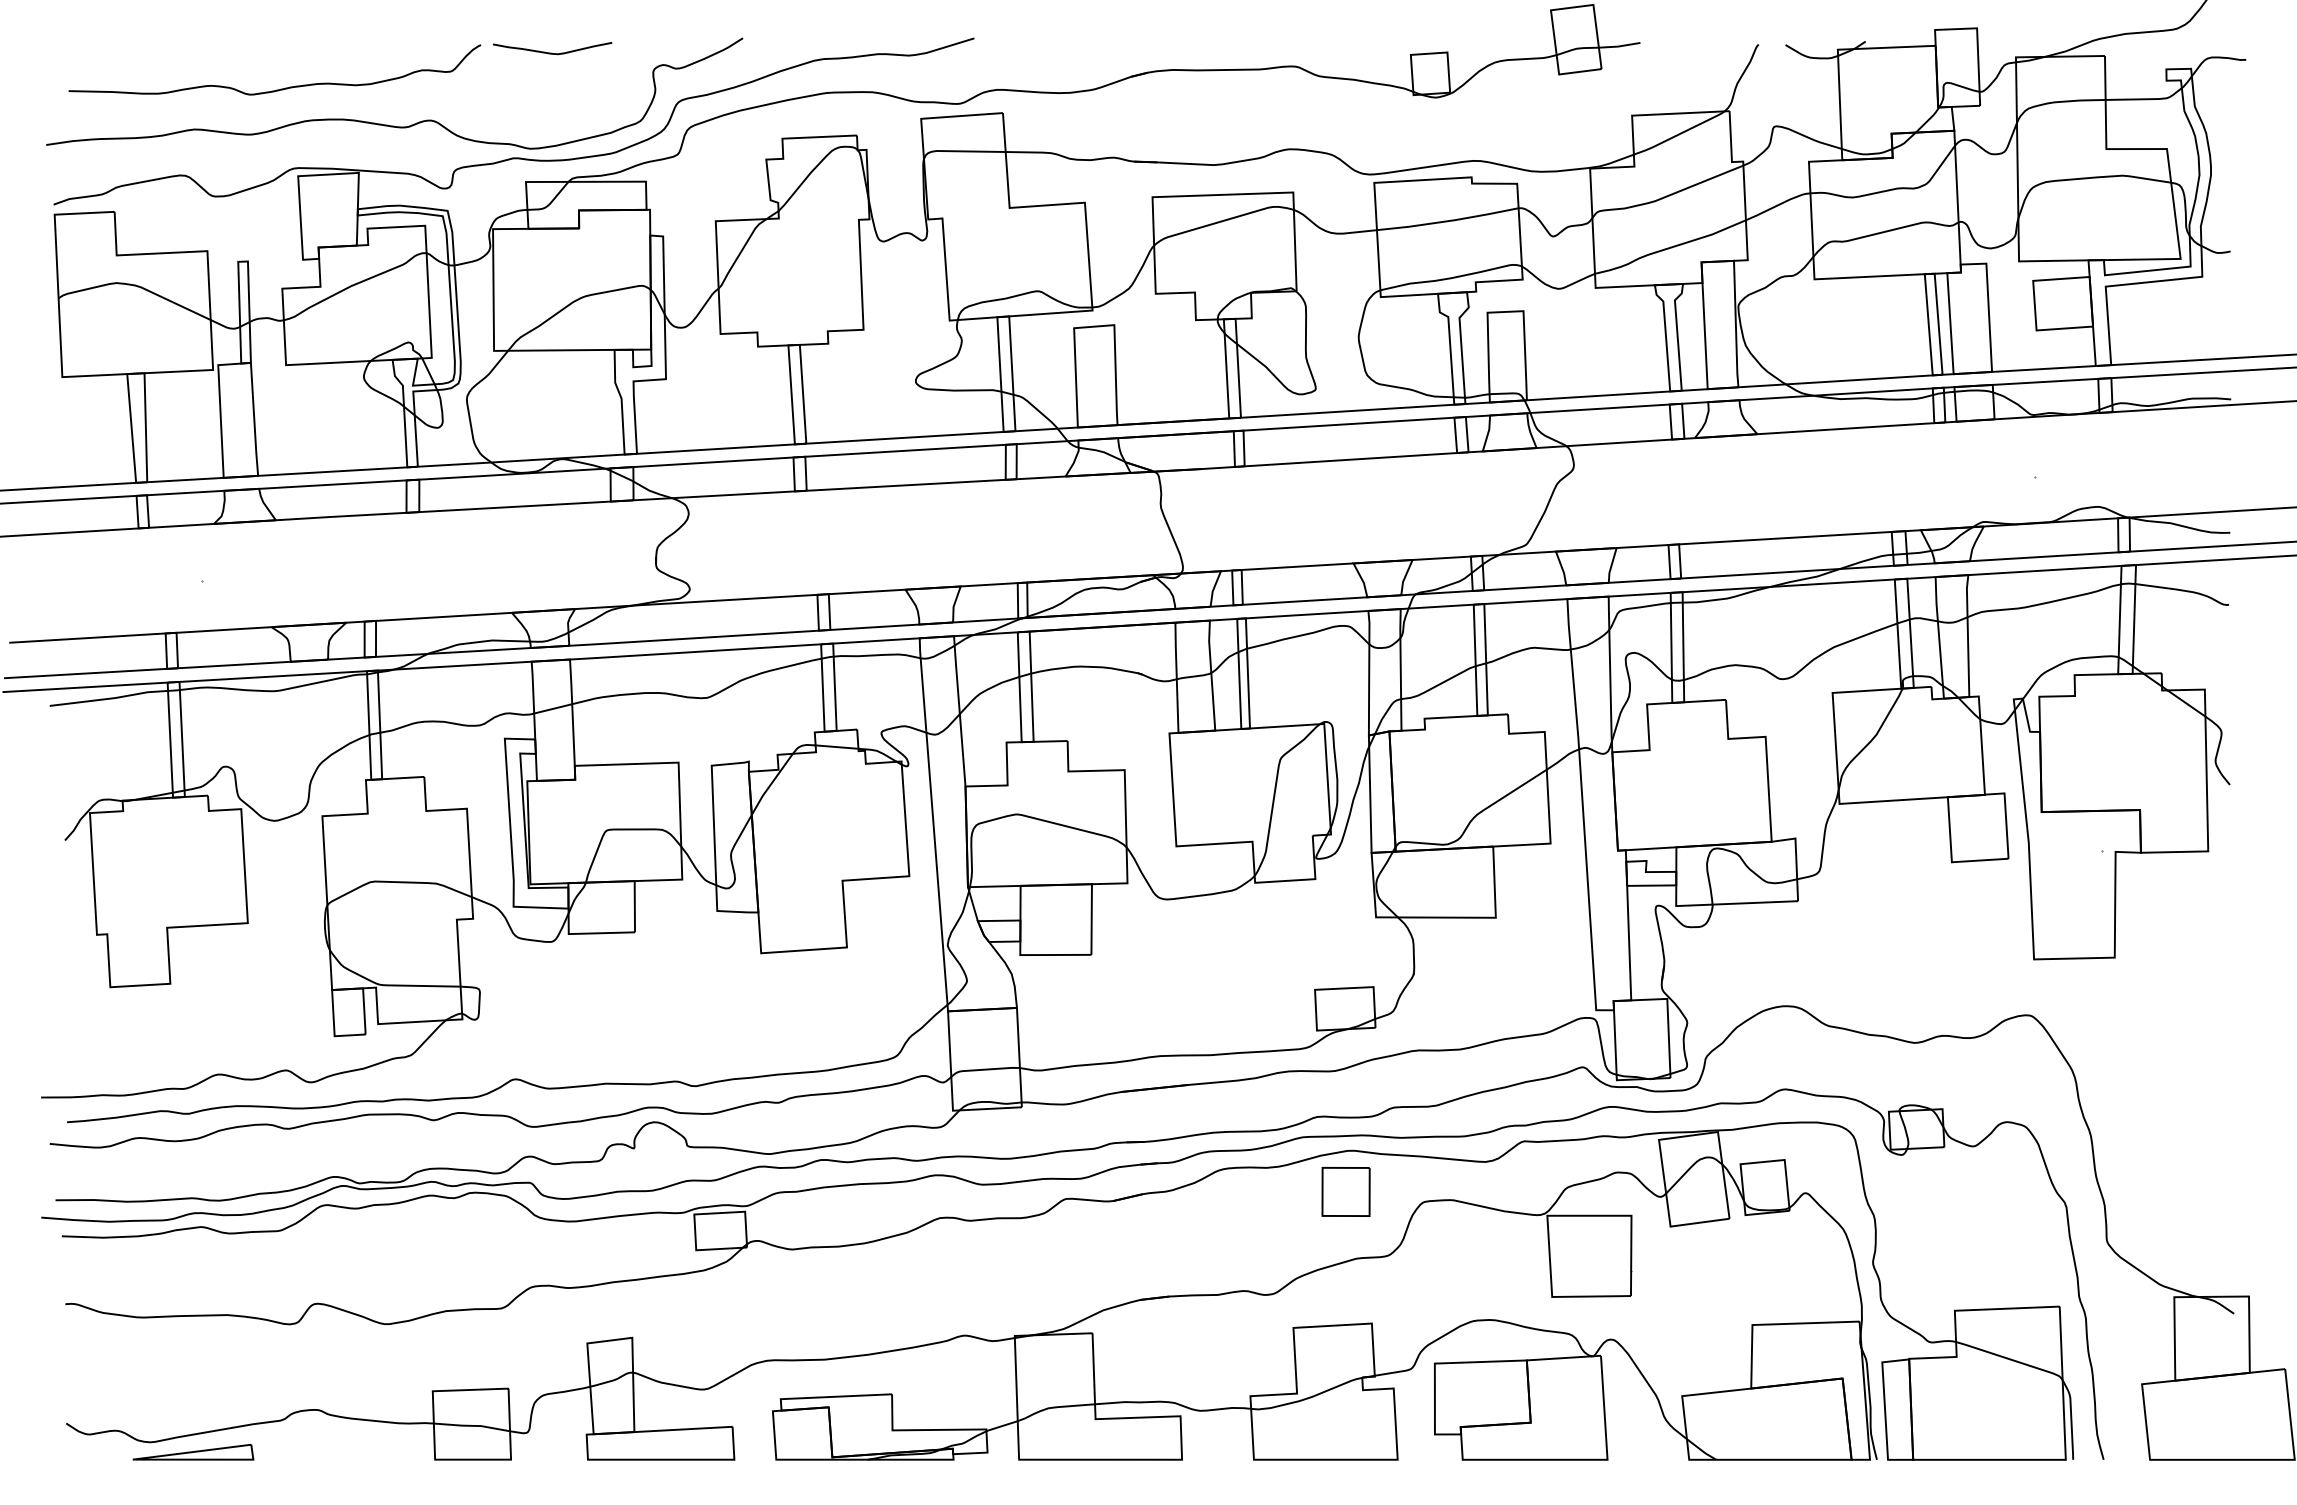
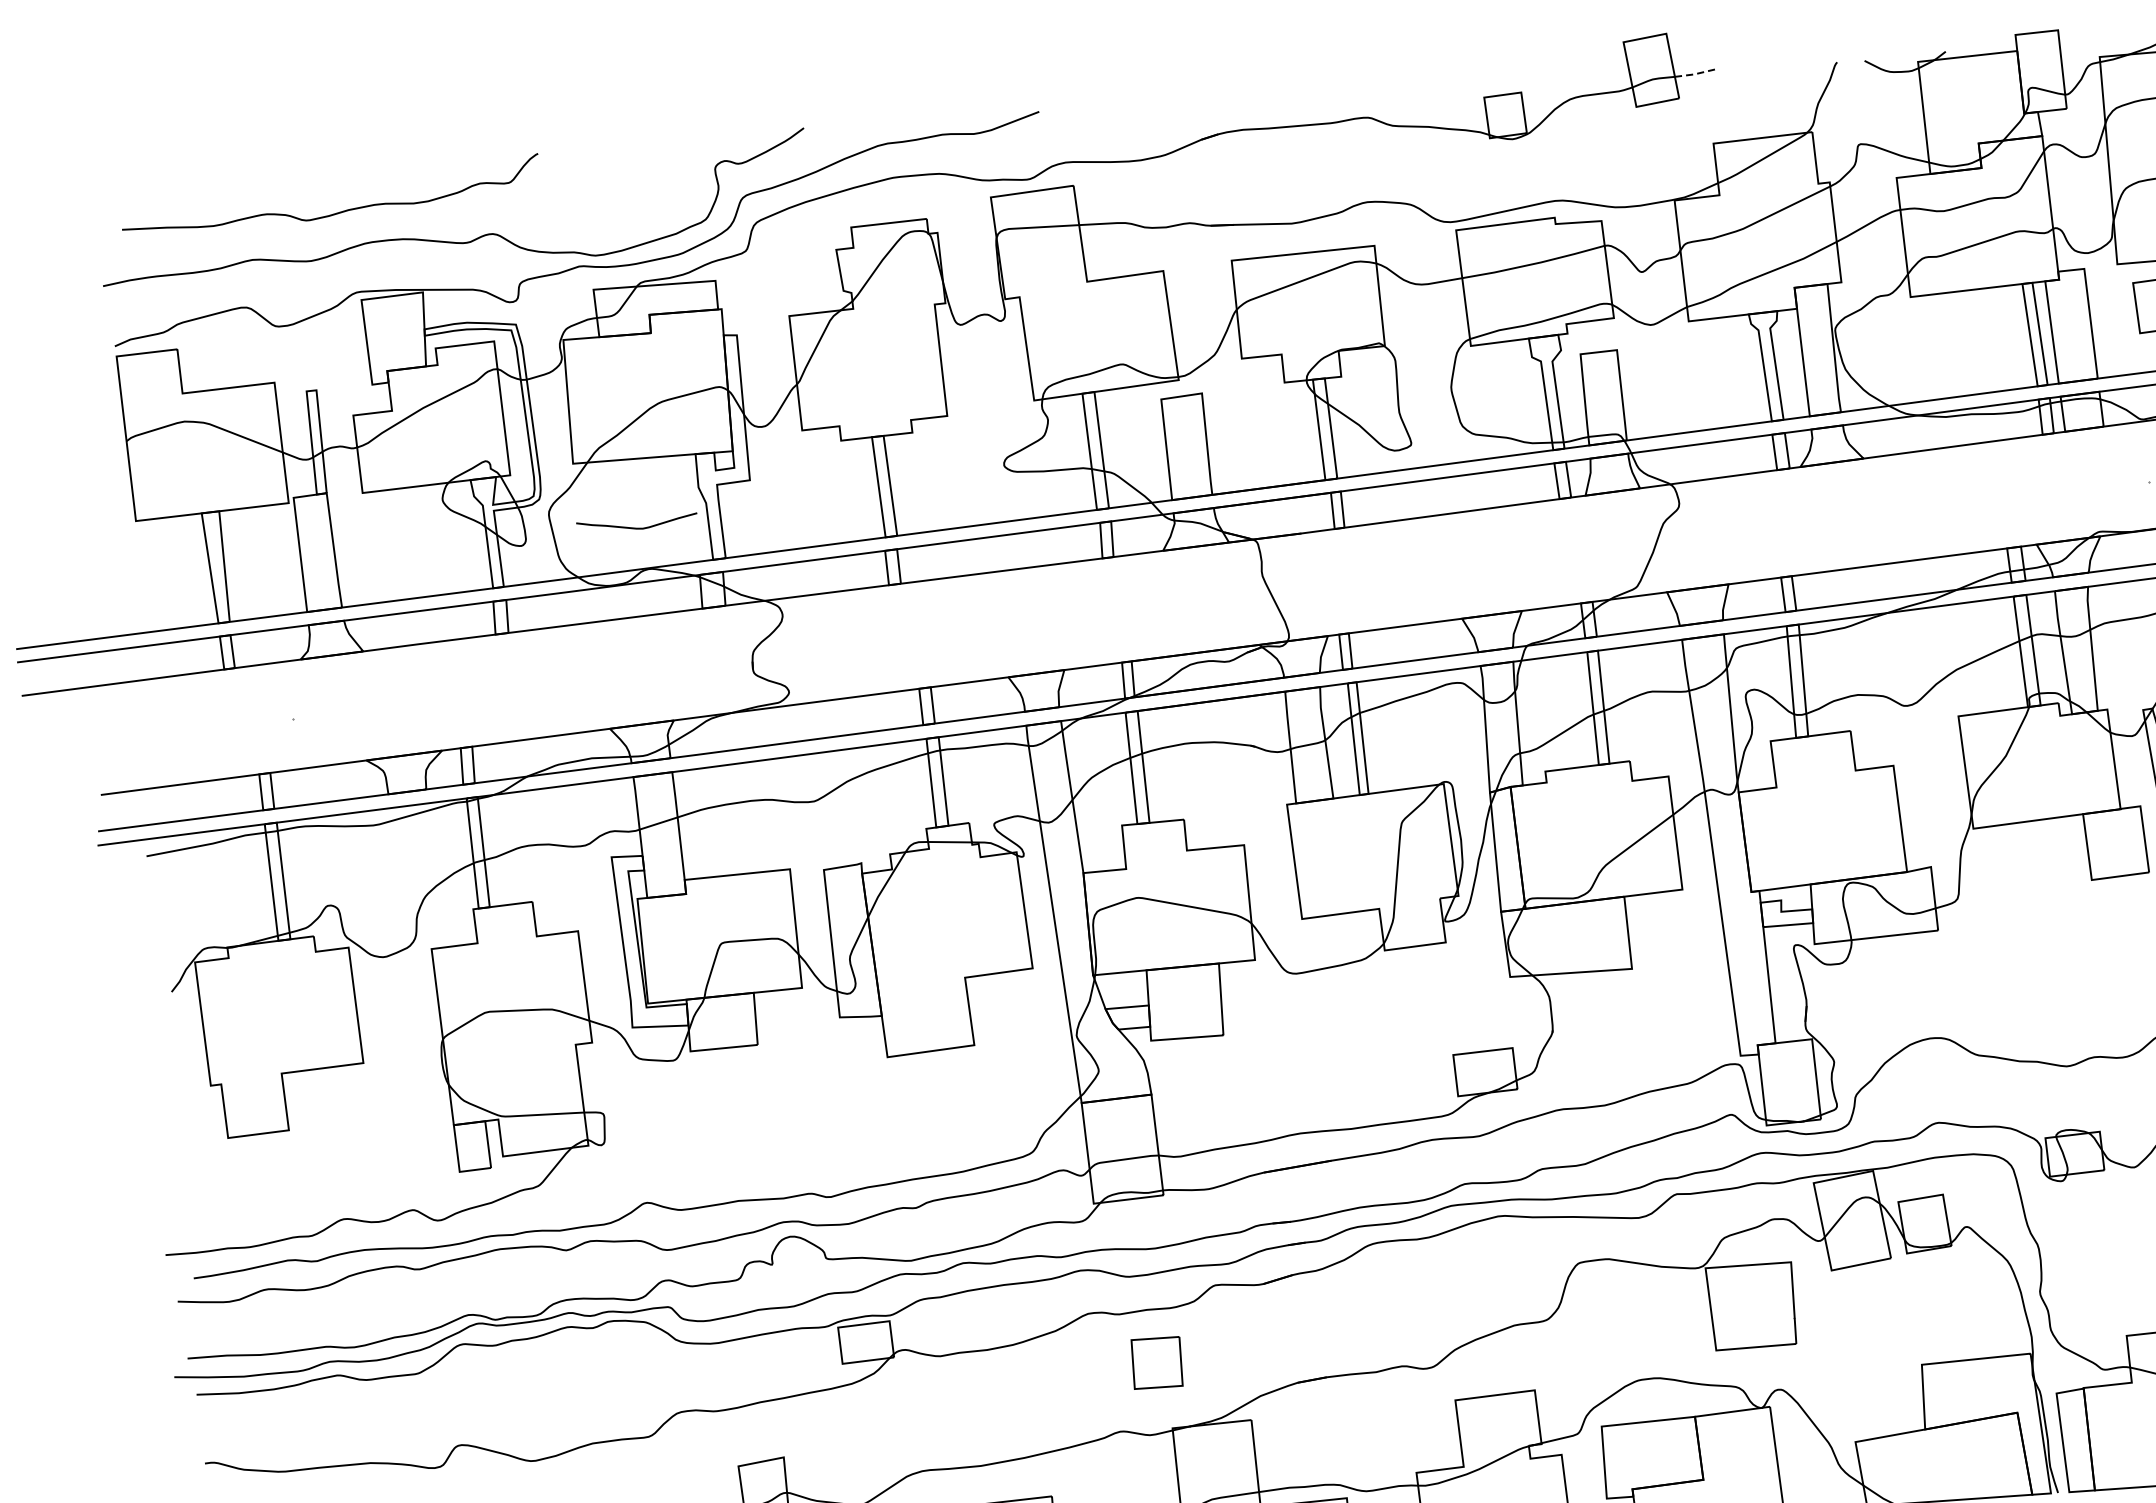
line: (1618, 46) -> (1694, 74), solid -> dashed
curve: (551, 52) -> (636, 527), moved
part: (1345, 1191) -> (1156, 1362), moved

